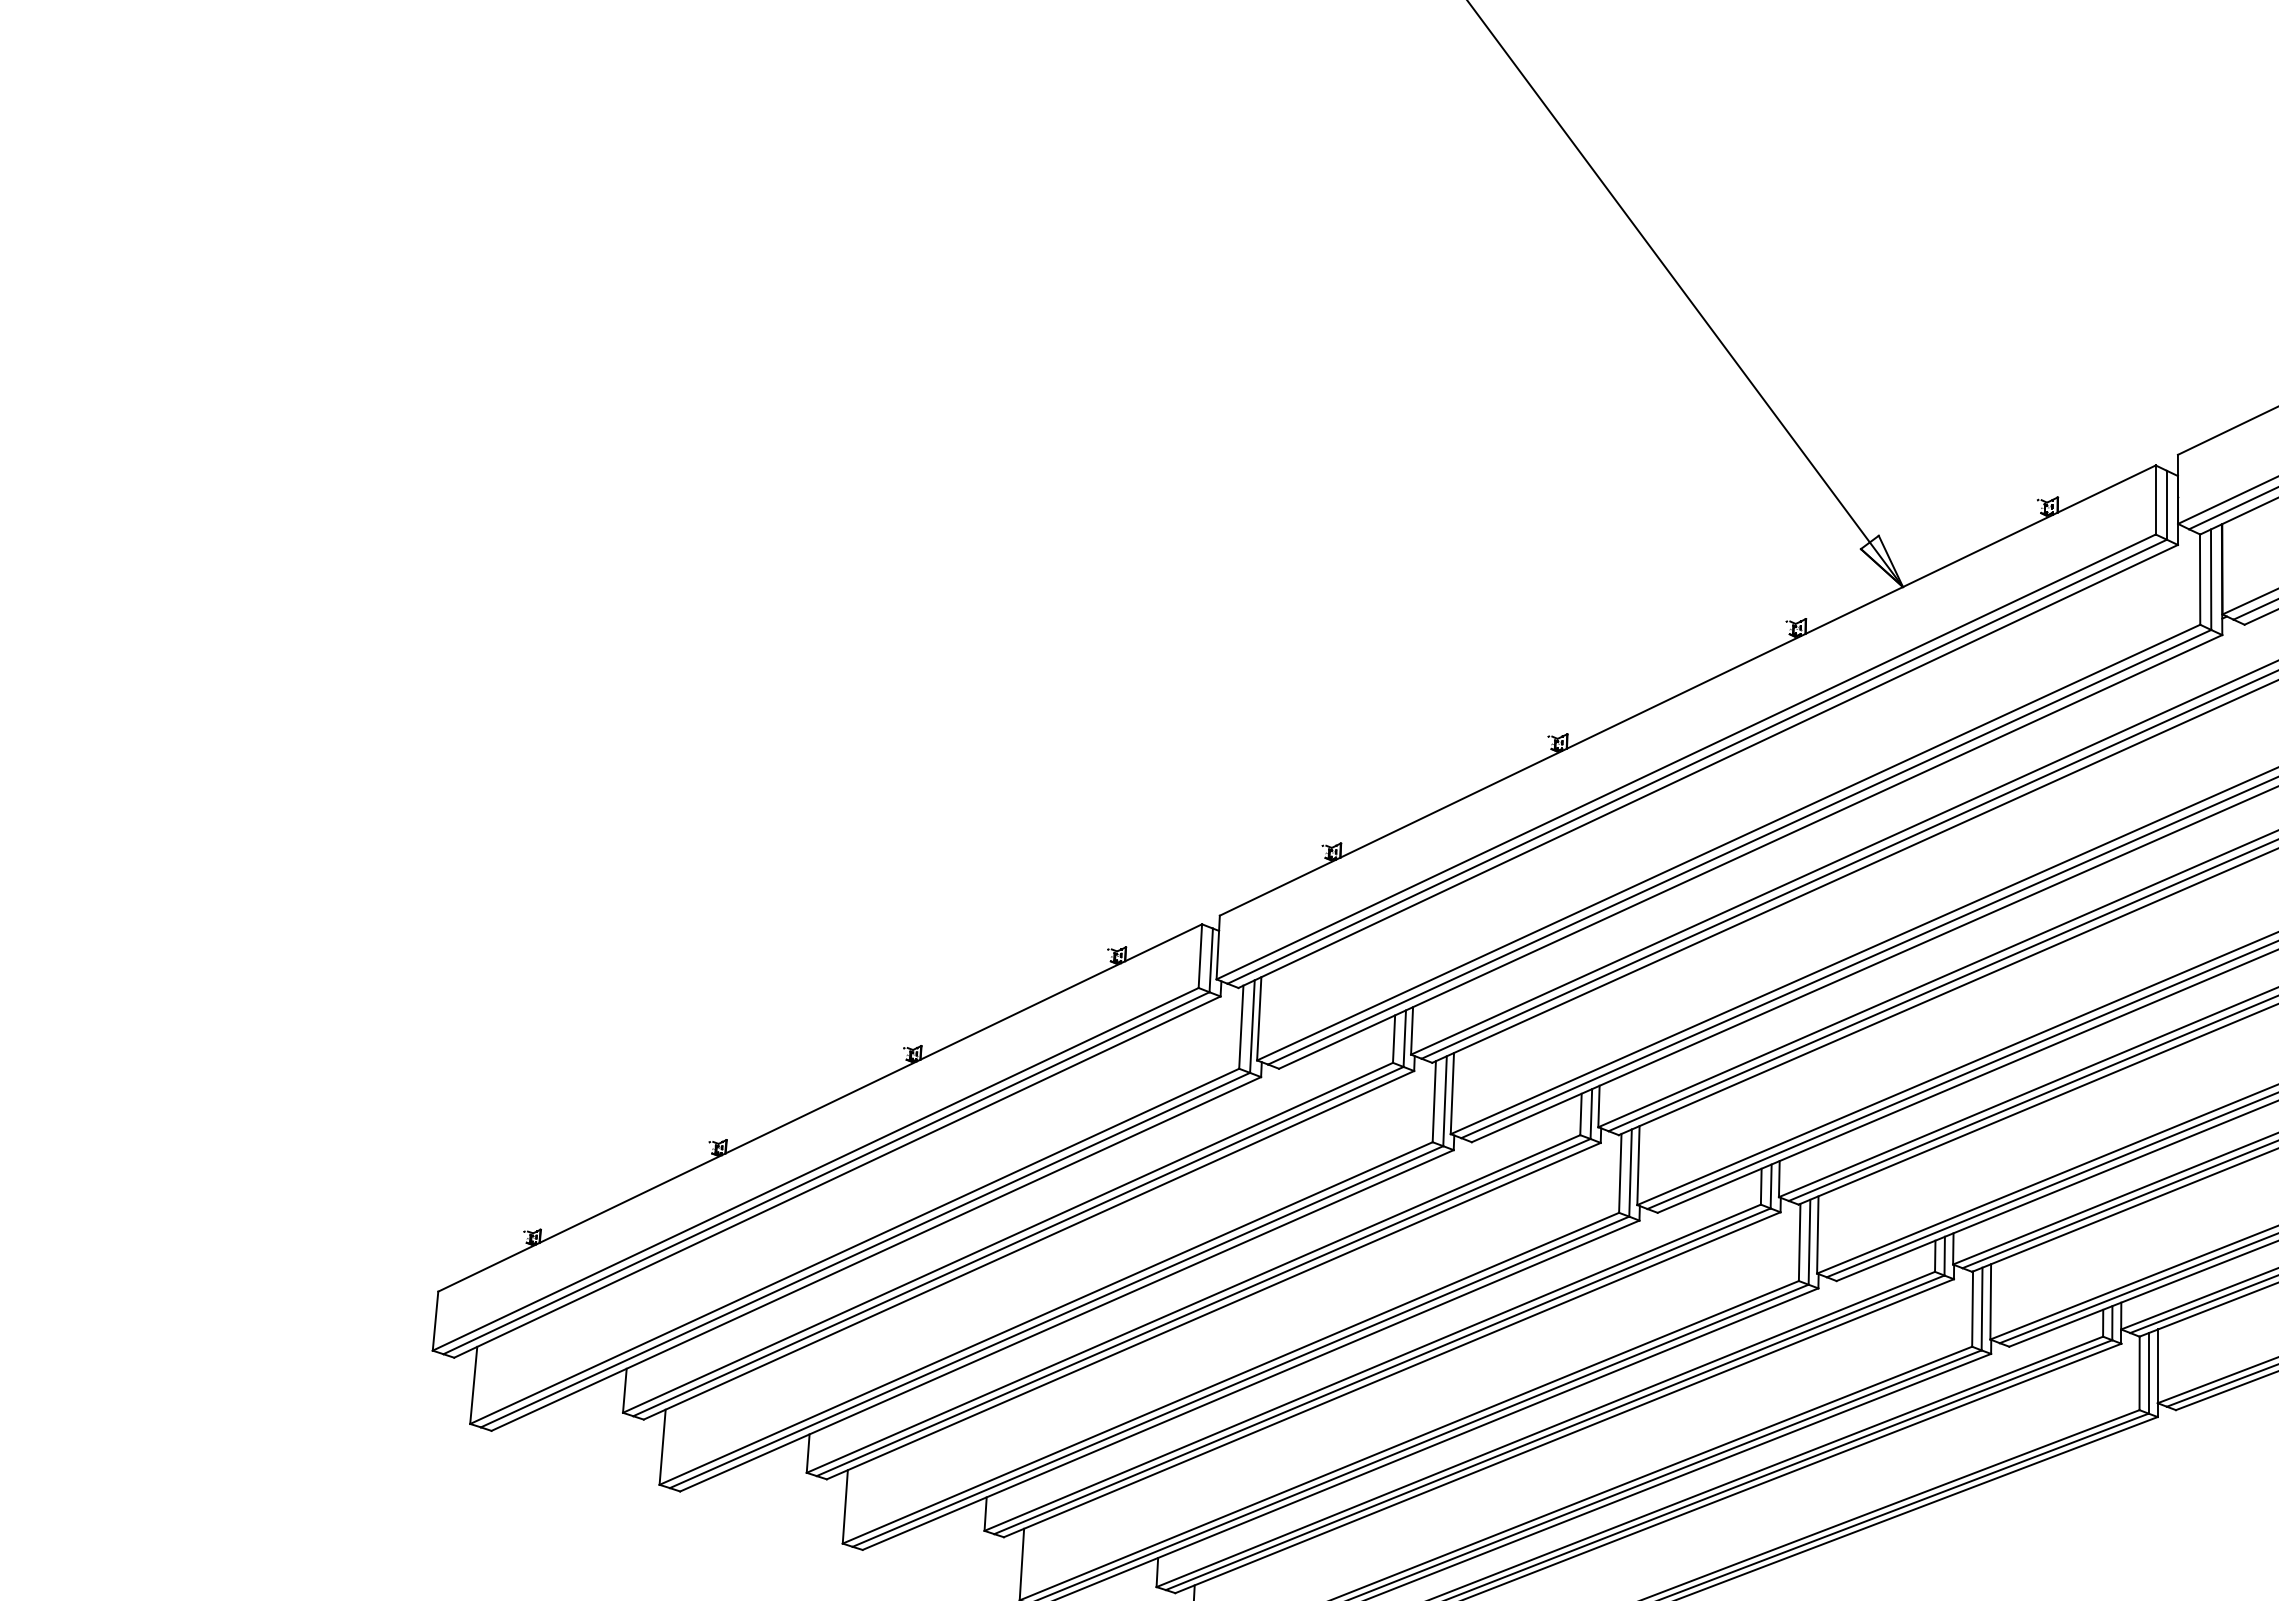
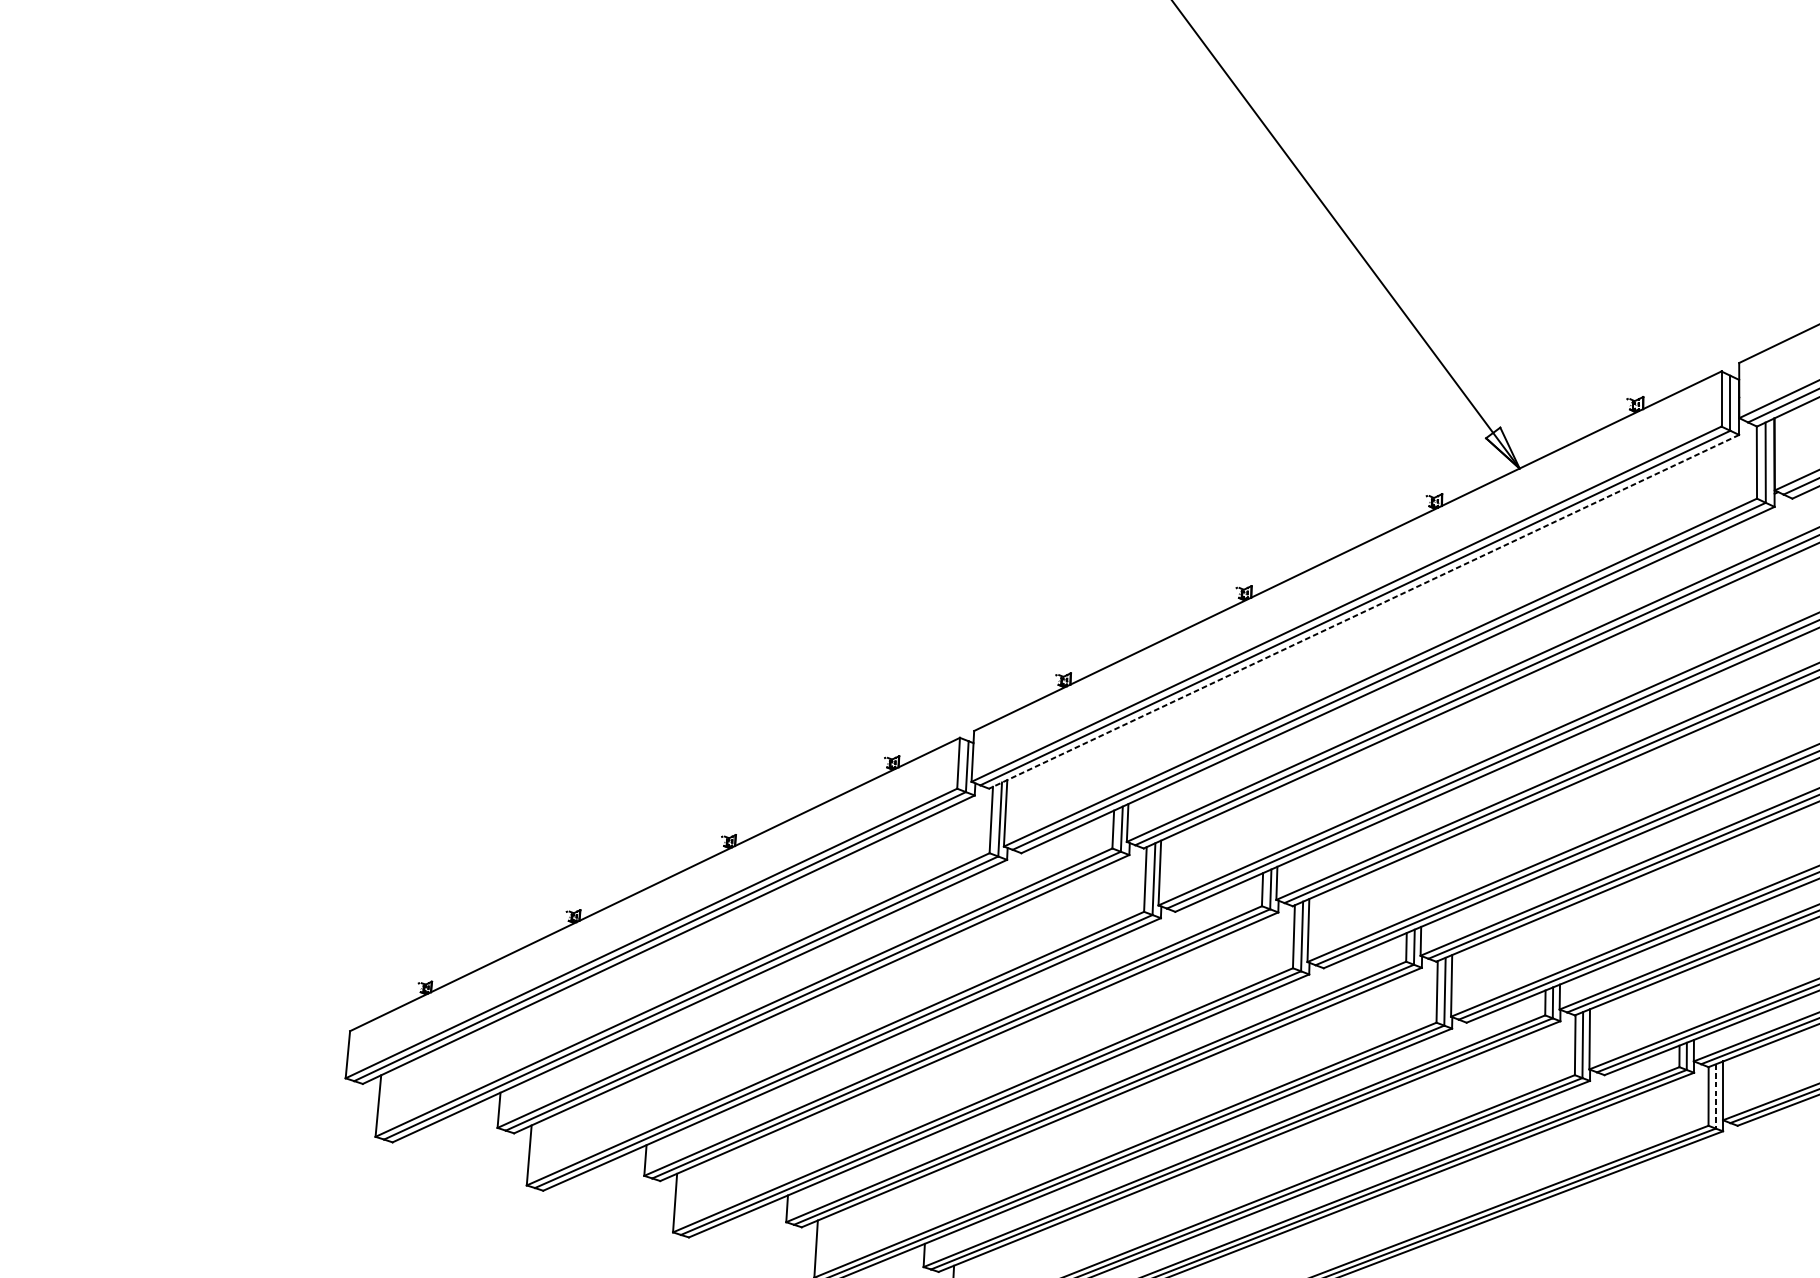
line: (1707, 766) -> (1363, 611), solid -> dashed
line: (2148, 1373) -> (1715, 1096), solid -> dashed

